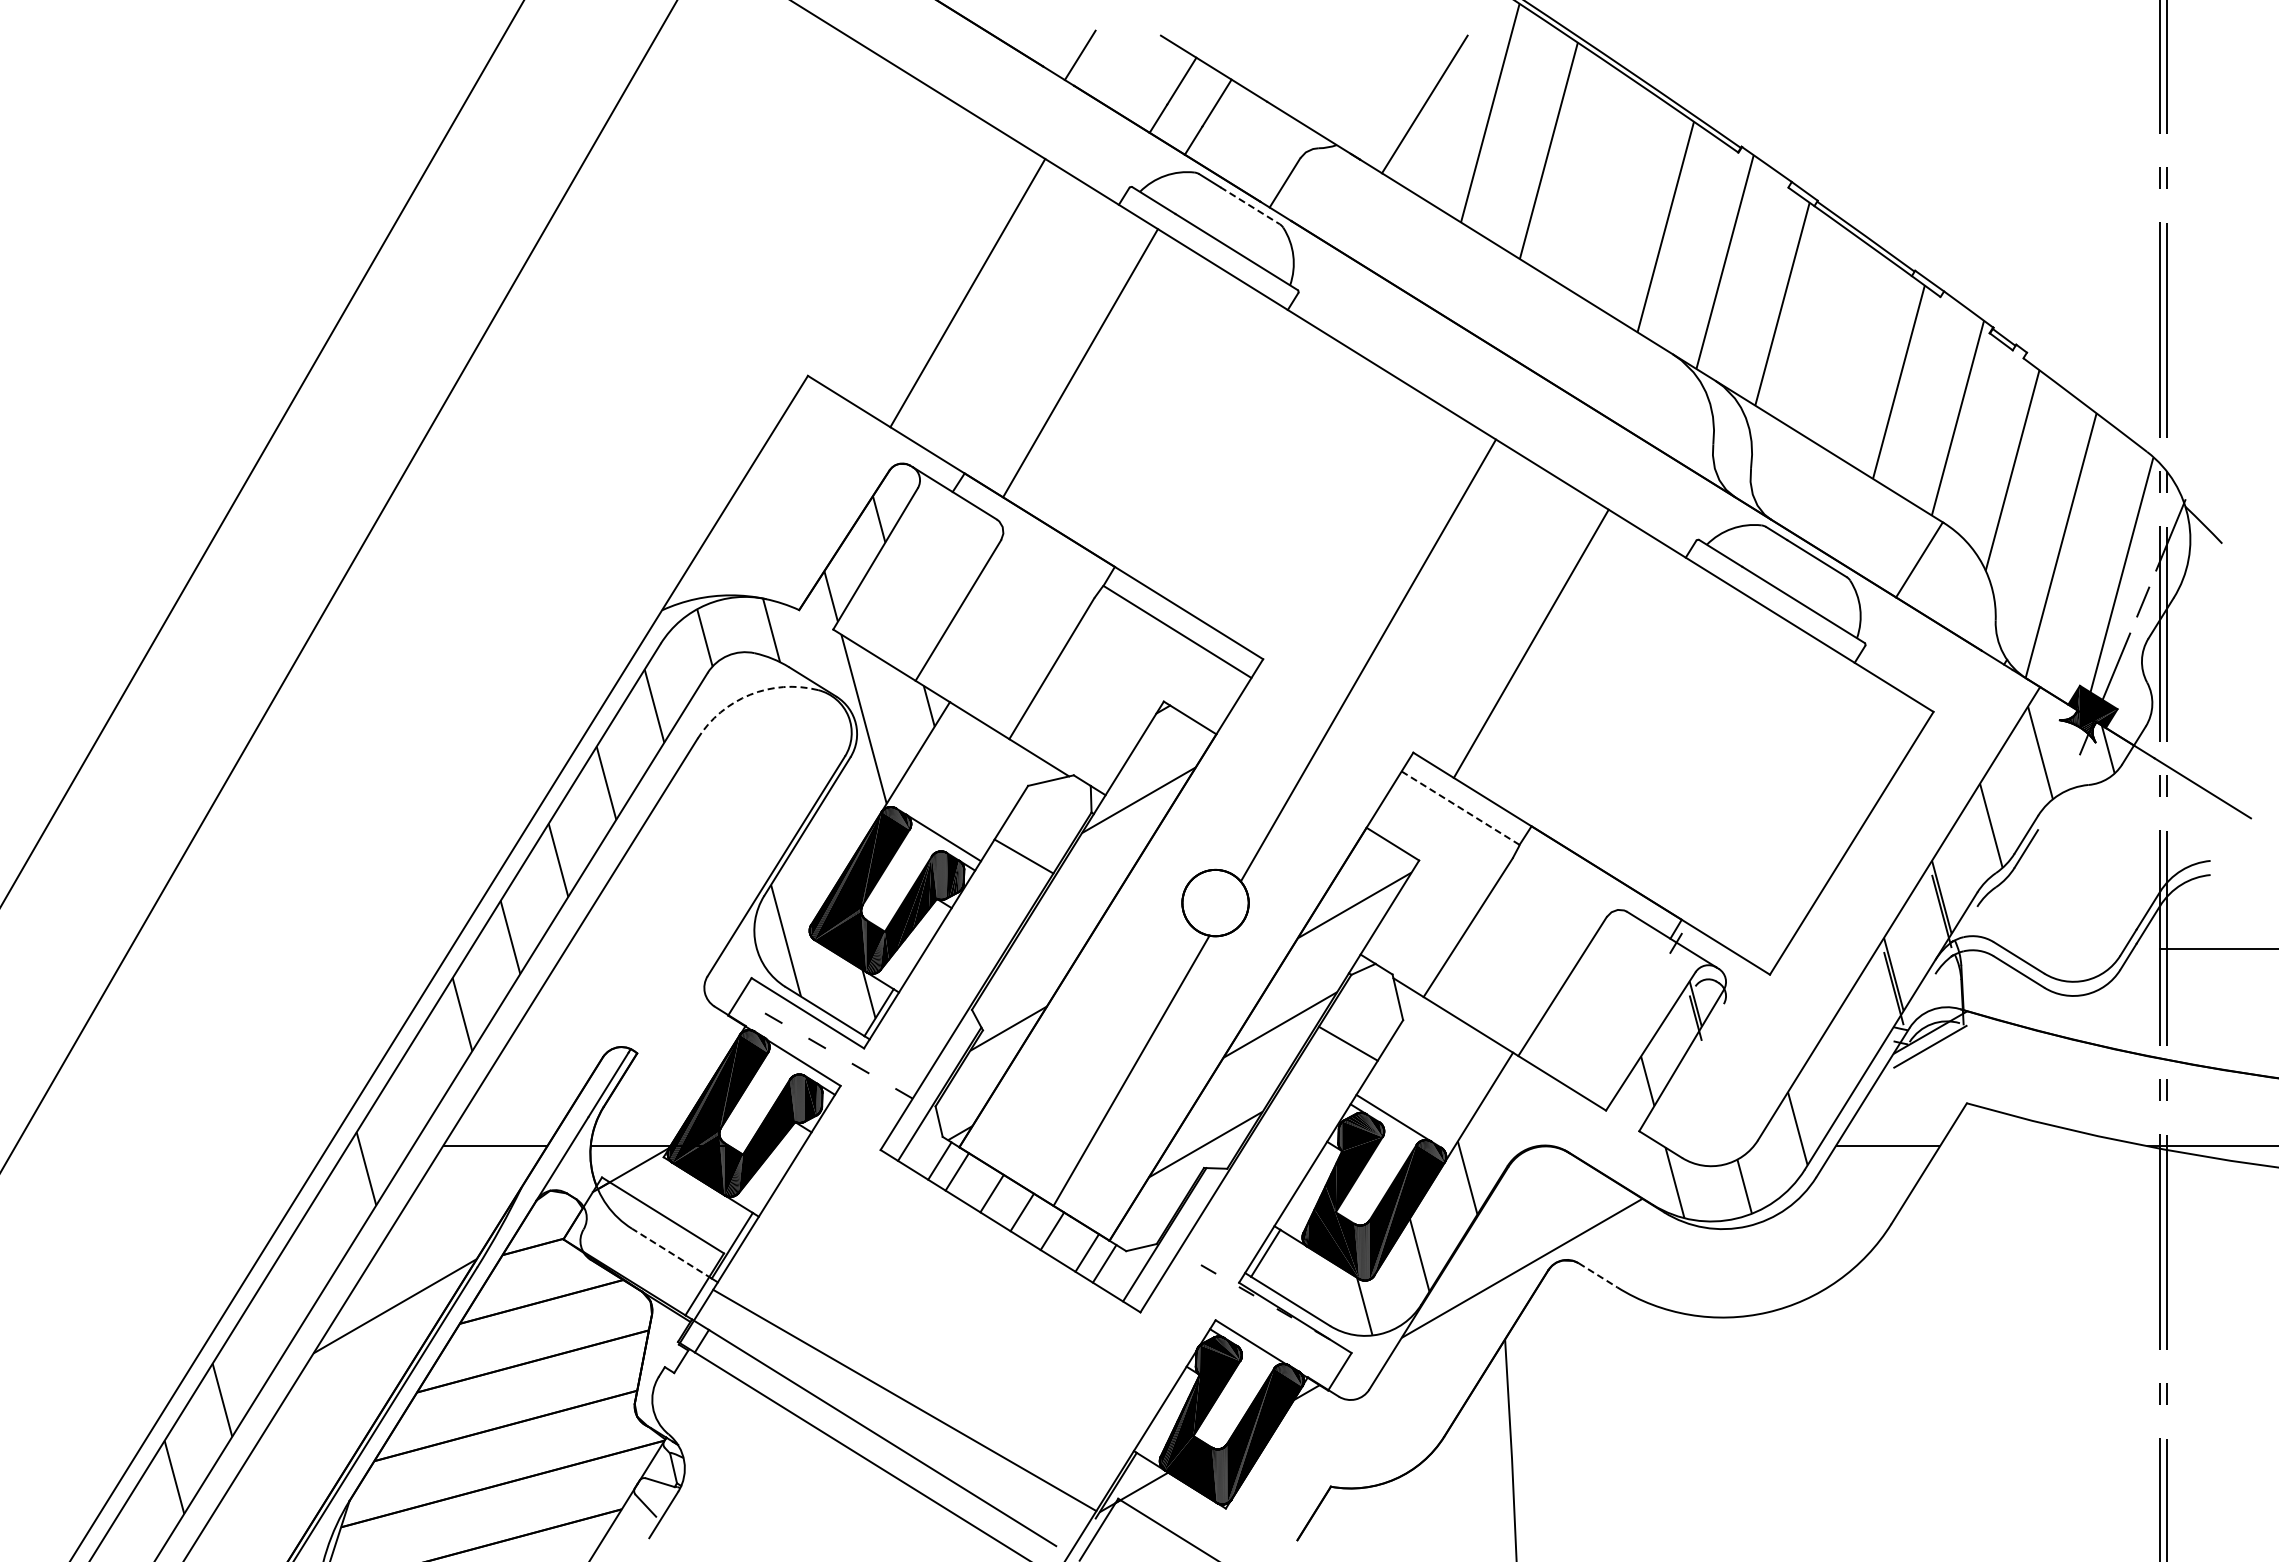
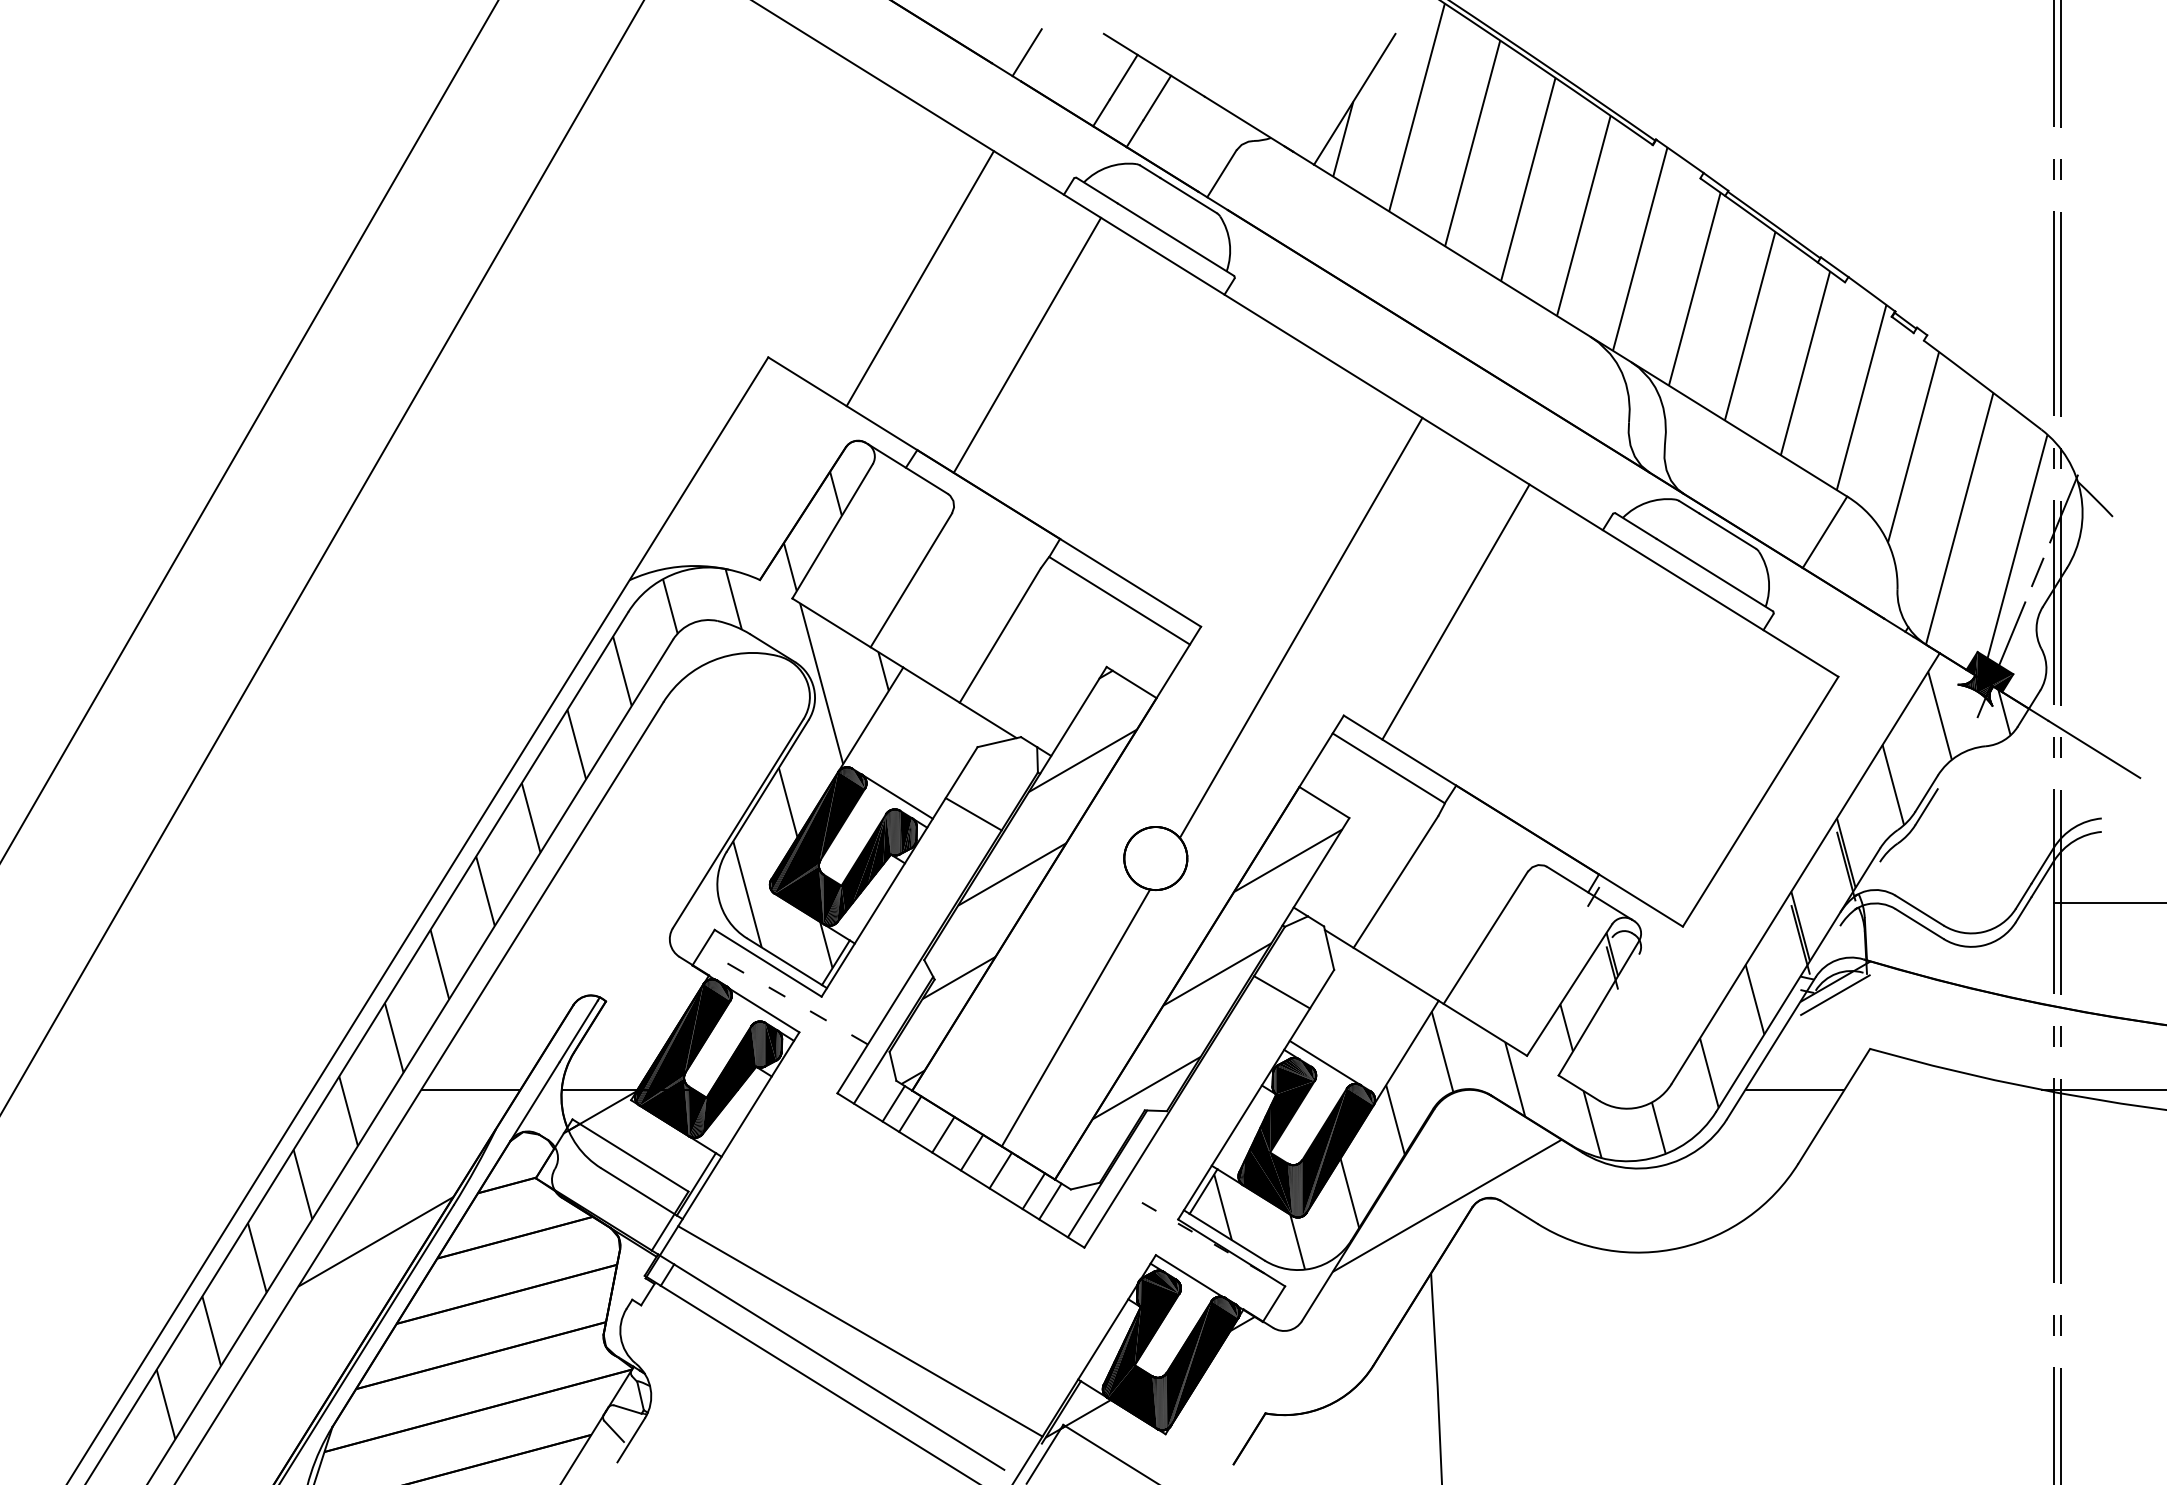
line: (1412, 145) -> (1343, 138), added
line: (1606, 188) -> (1527, 179), added
line: (1250, 205) -> (1189, 195), dashed -> solid
line: (1840, 342) -> (1749, 325), added
arc: (750, 694) -> (713, 660), dashed -> solid
line: (1461, 808) -> (1389, 768), dashed -> solid
line: (828, 843) -> (787, 801), added
line: (1064, 919) -> (1012, 874), added
line: (1845, 1051) -> (1754, 999), added
line: (414, 1091) -> (394, 1037), added
line: (1516, 1106) -> (1441, 1051), added
line: (1593, 1135) -> (1515, 1079), added
line: (318, 1245) -> (302, 1184), added
line: (671, 1253) -> (638, 1191), dashed -> solid
line: (1286, 1269) -> (1223, 1206), added
line: (1597, 1275) -> (1518, 1212), dashed -> solid
line: (270, 1322) -> (257, 1257), added

